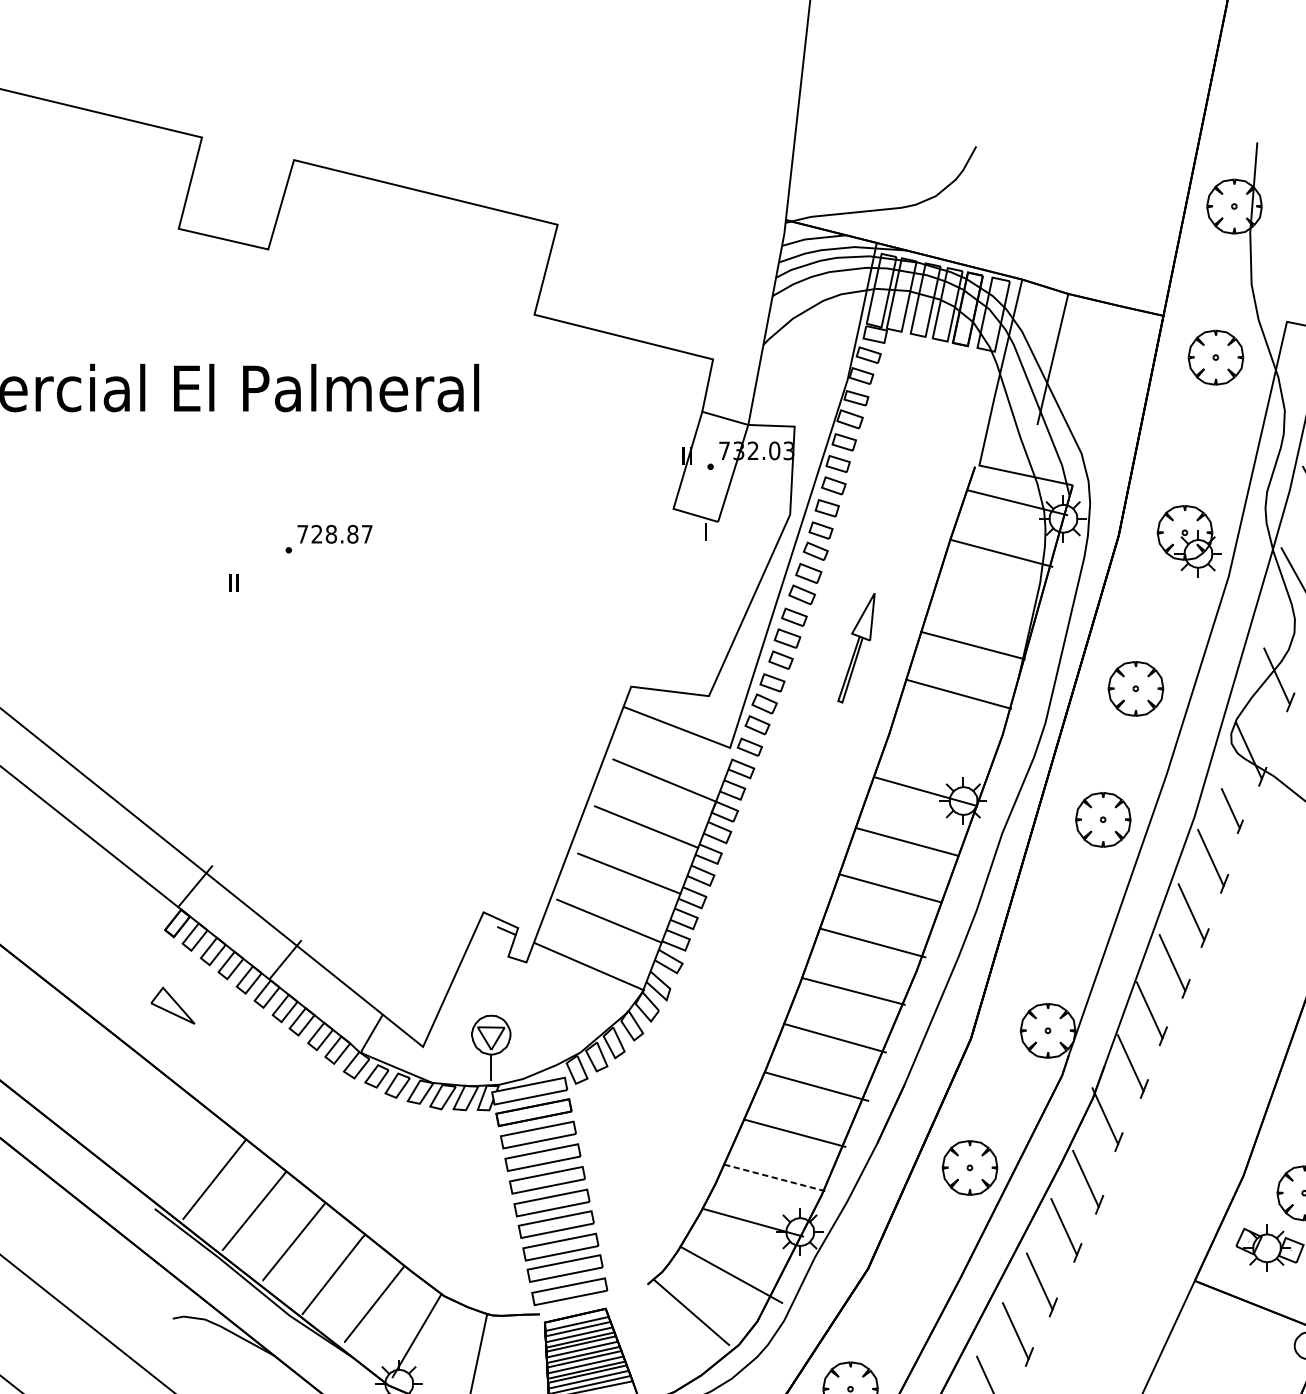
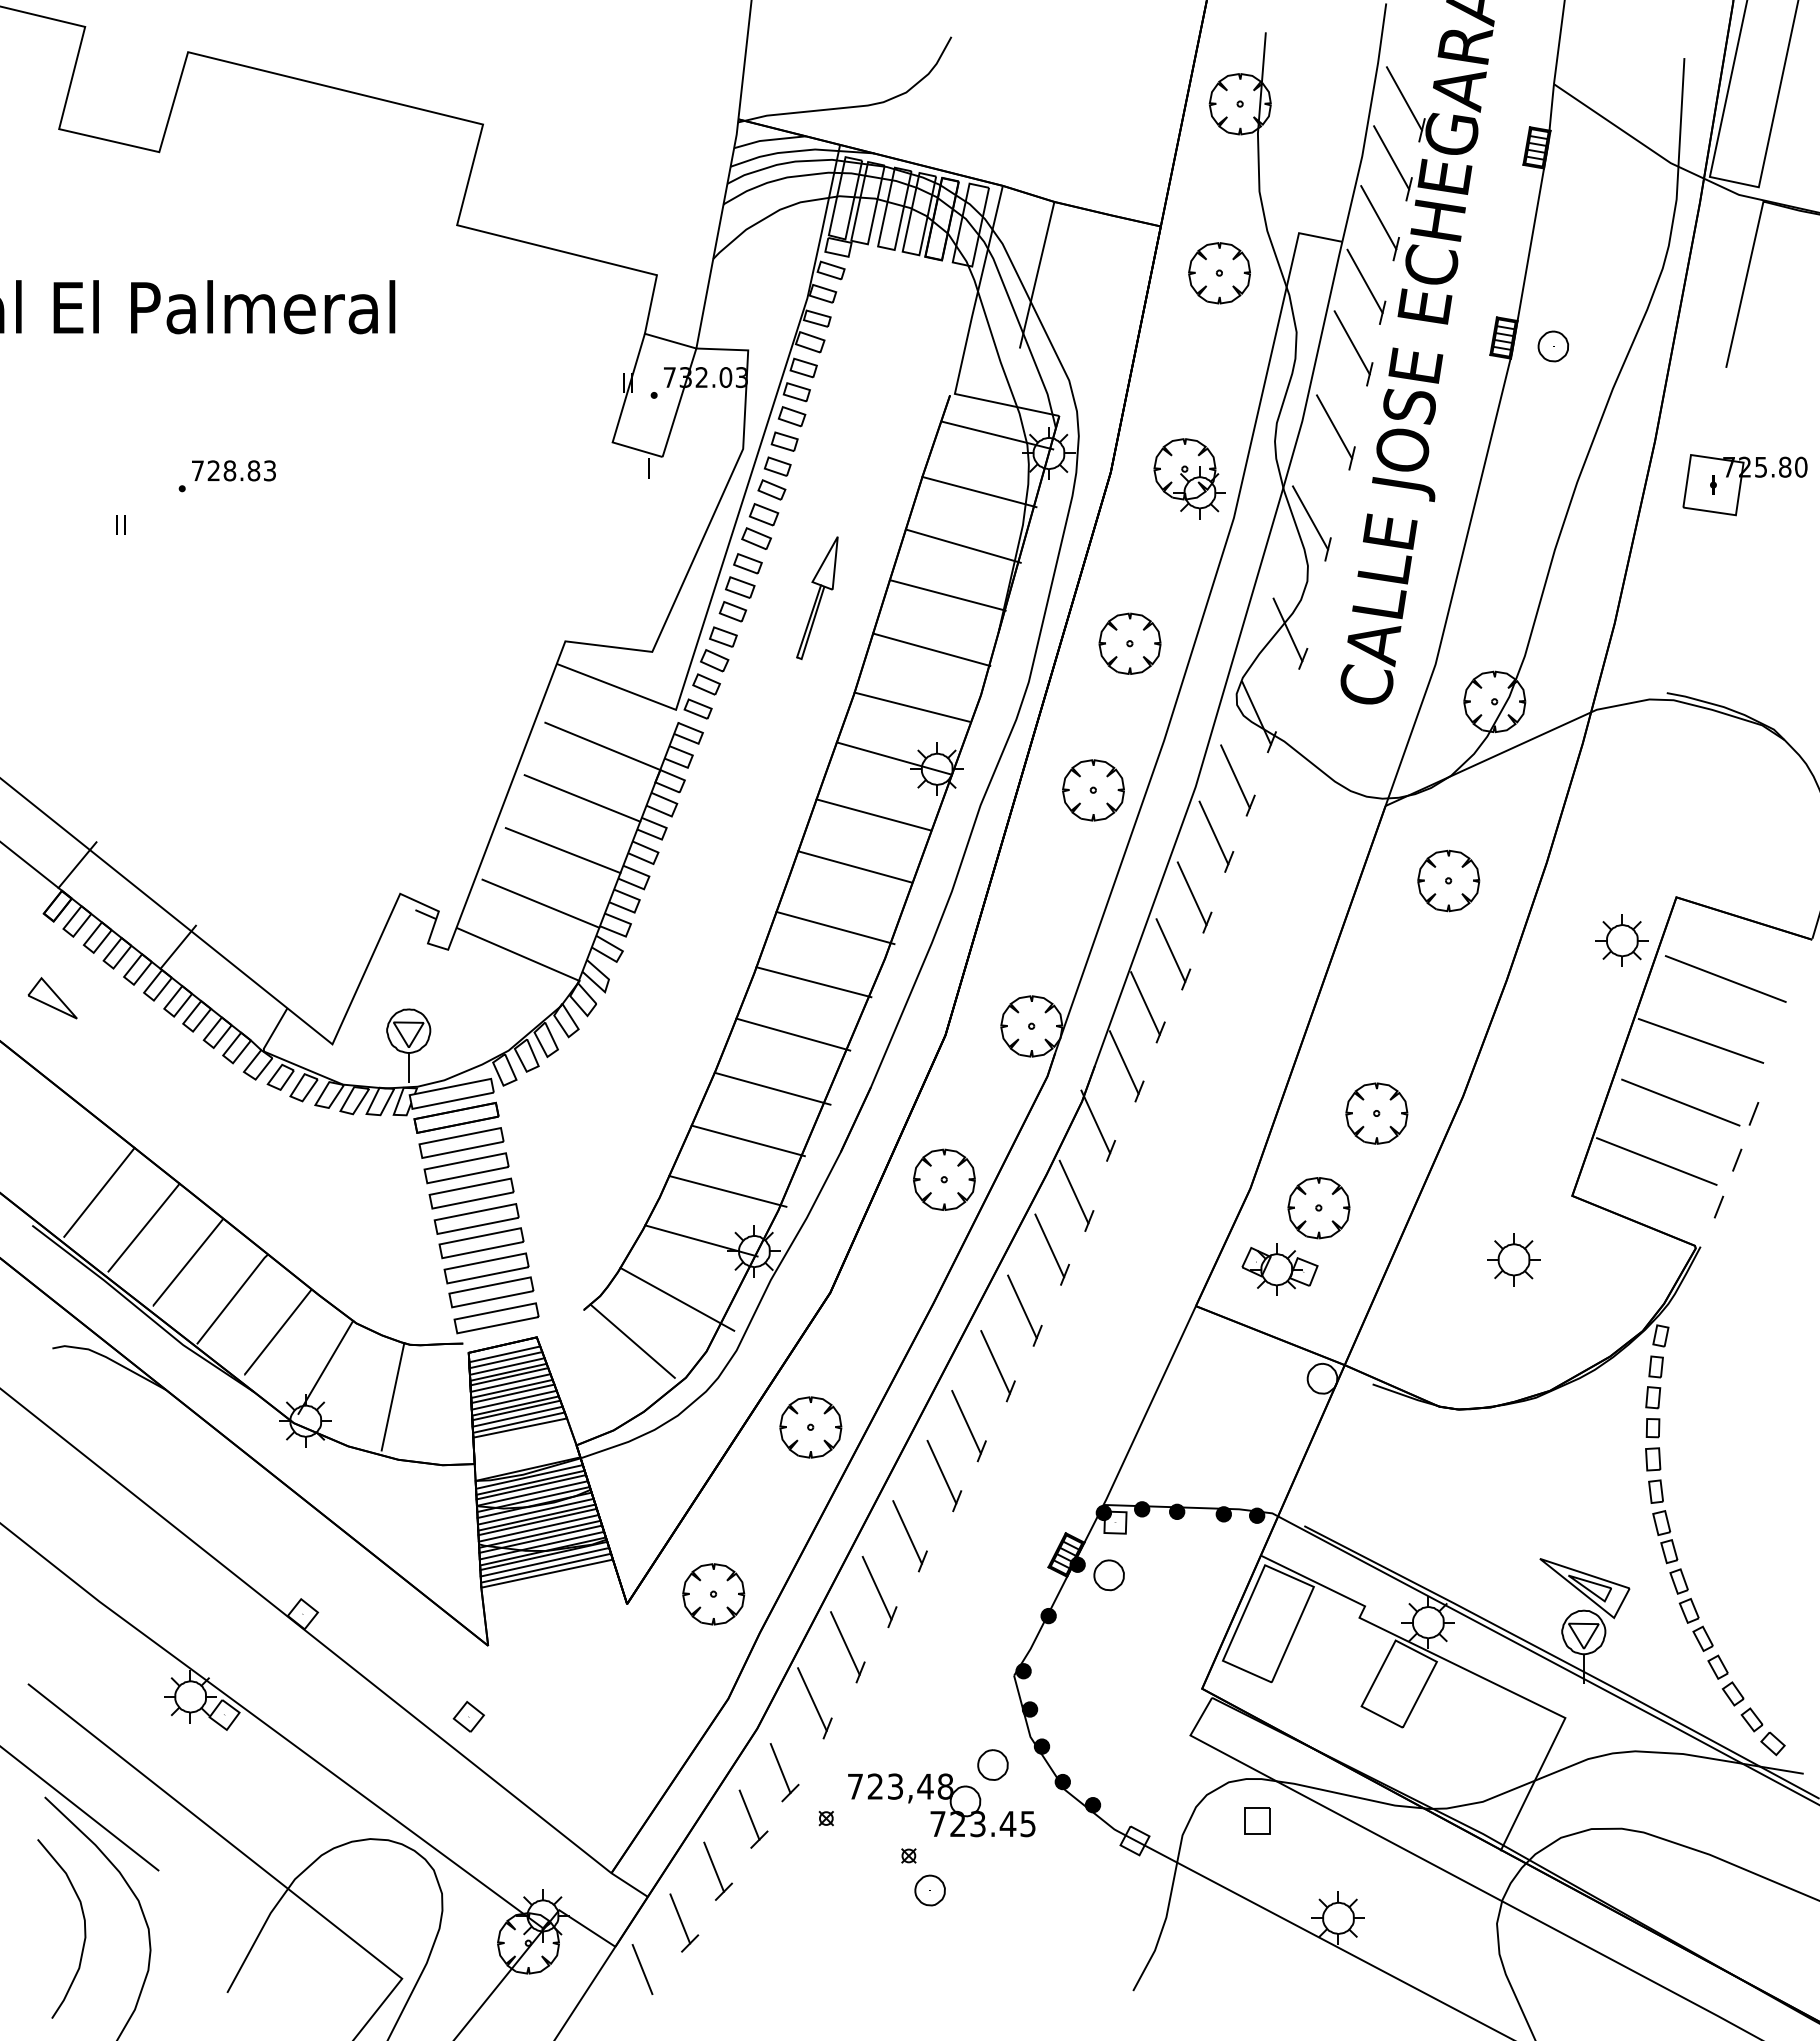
text: (366, 533) -> (269, 470), 728.87 -> 728.83
line: (986, 601) -> (962, 545), added
line: (940, 744) -> (911, 706), added
part: (1231, 811) -> (1237, 780), size x1.43
line: (776, 1178) -> (727, 1191), dashed -> solid

